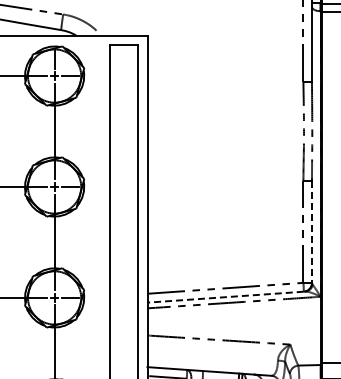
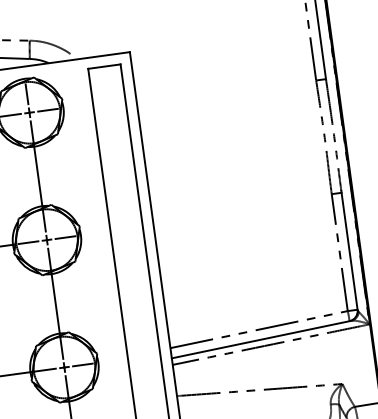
line: (311, 231) -> (348, 250), dashed -> solid
line: (225, 297) -> (260, 340), dashed -> solid

